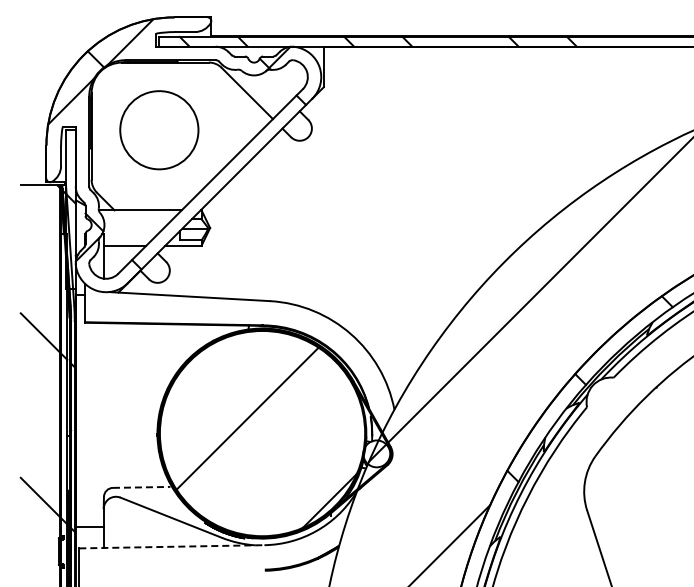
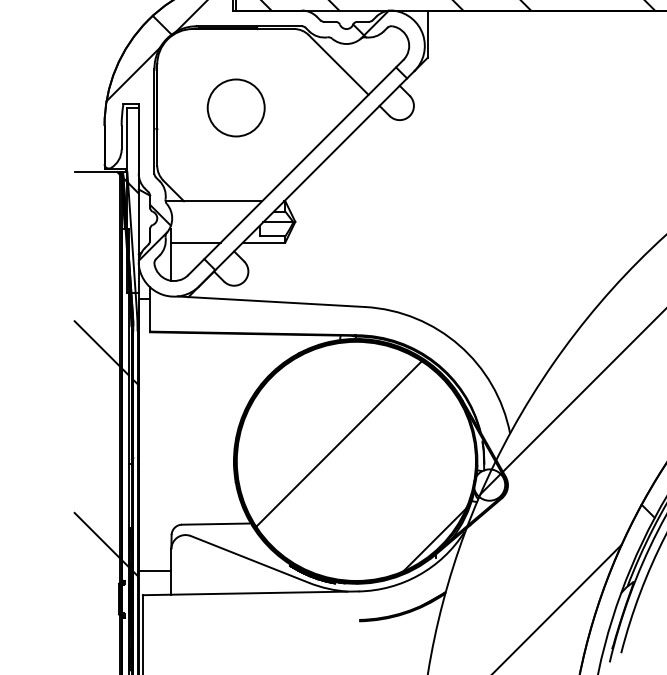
circle: (159, 130) -> (236, 108), size x0.62
line: (141, 487) -> (215, 524), dashed -> solid
line: (171, 546) -> (250, 592), dashed -> solid

